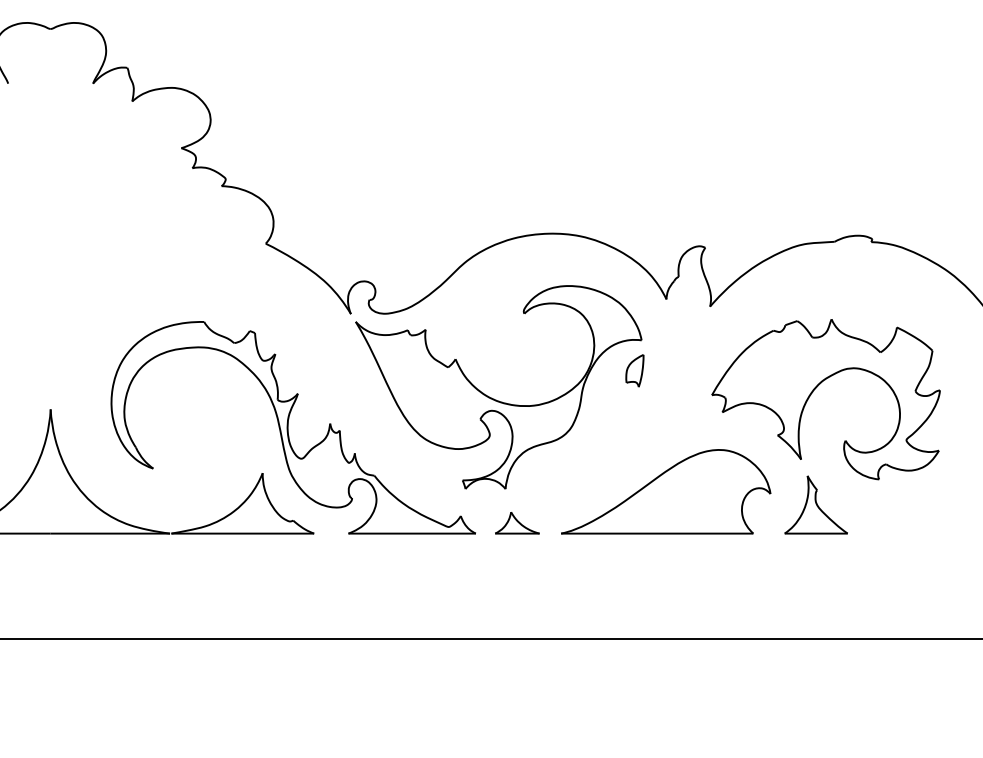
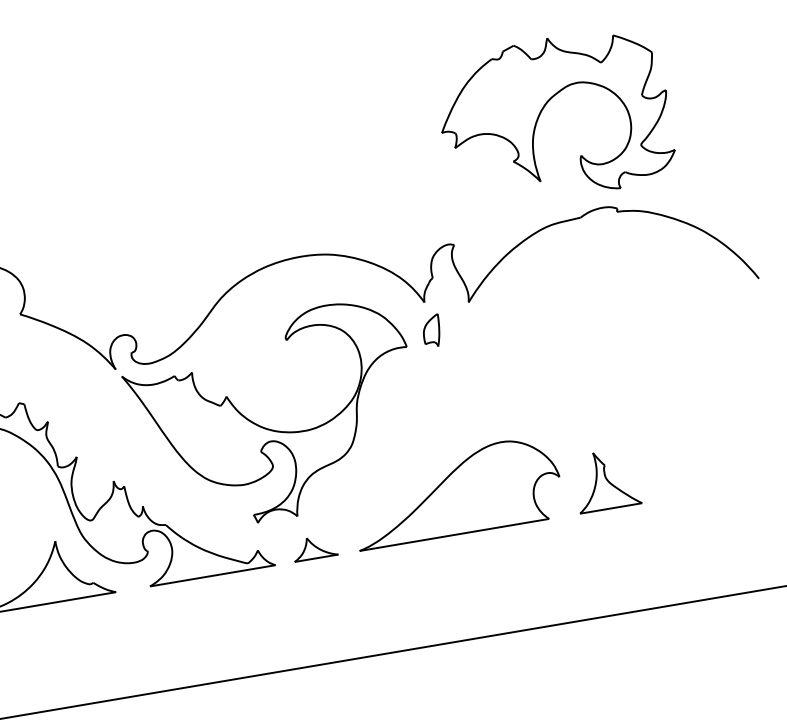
part: (634, 370) -> (431, 330), moved
part: (813, 392) -> (541, 113), moved

